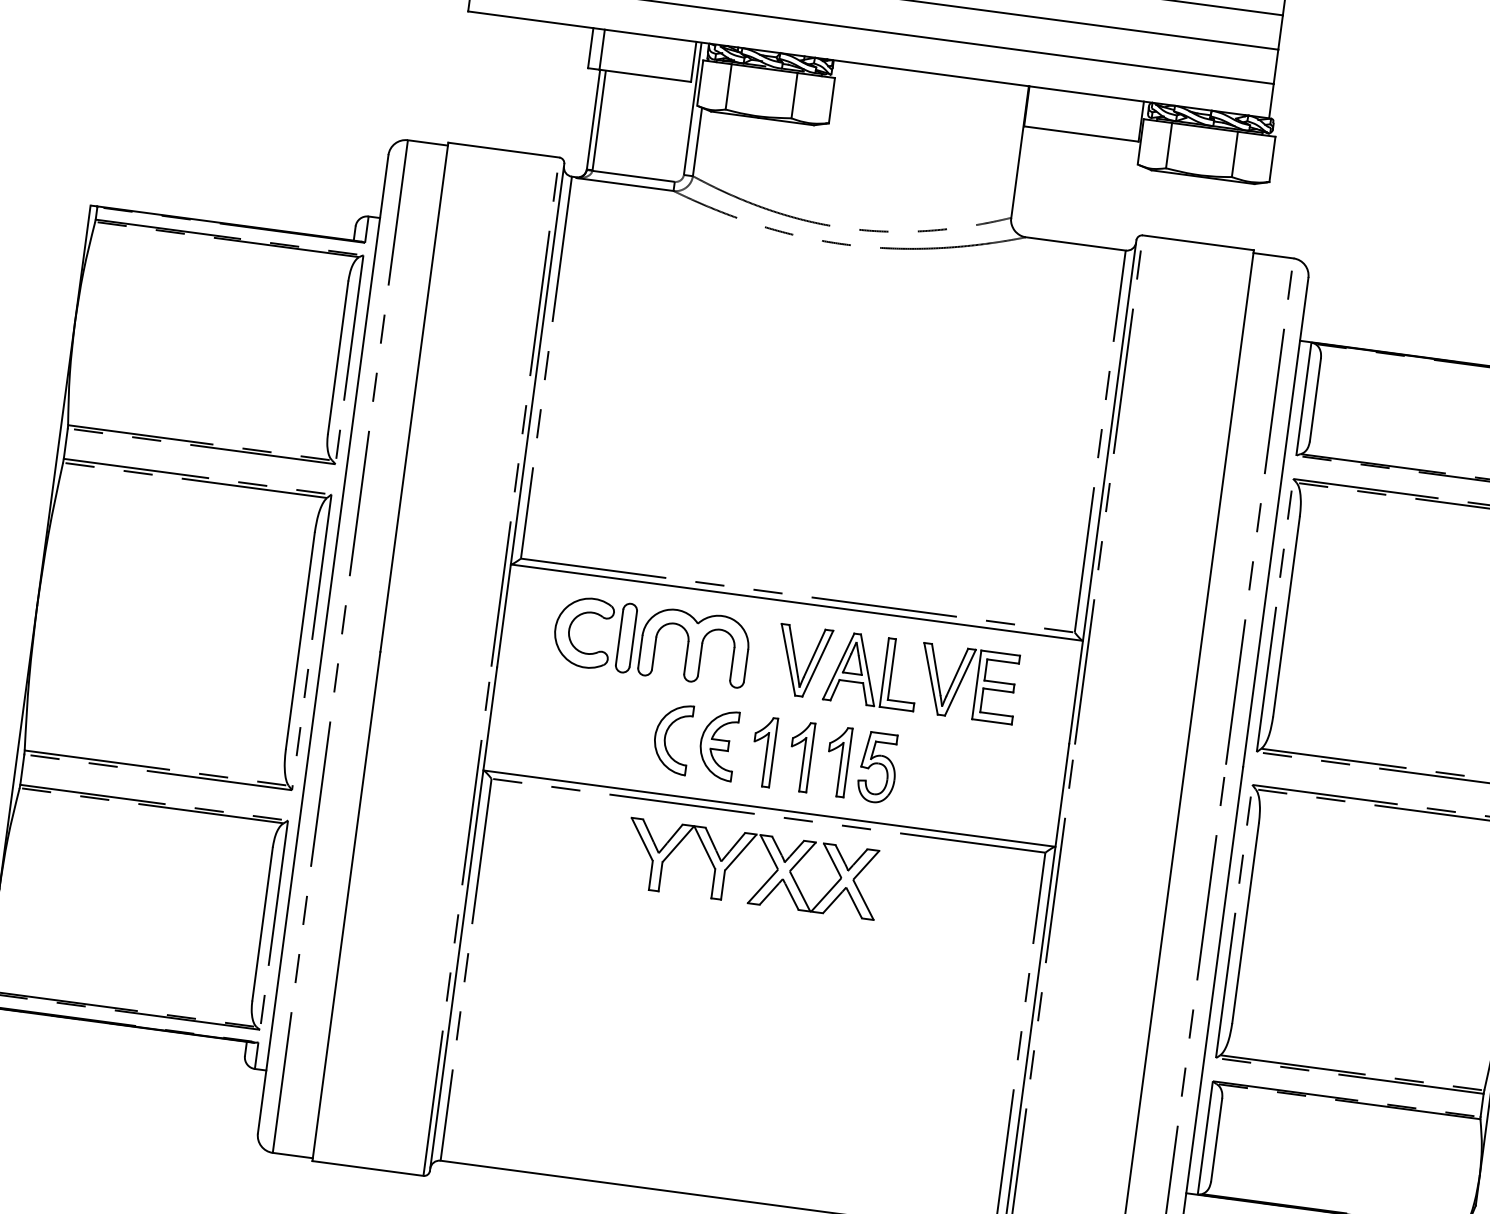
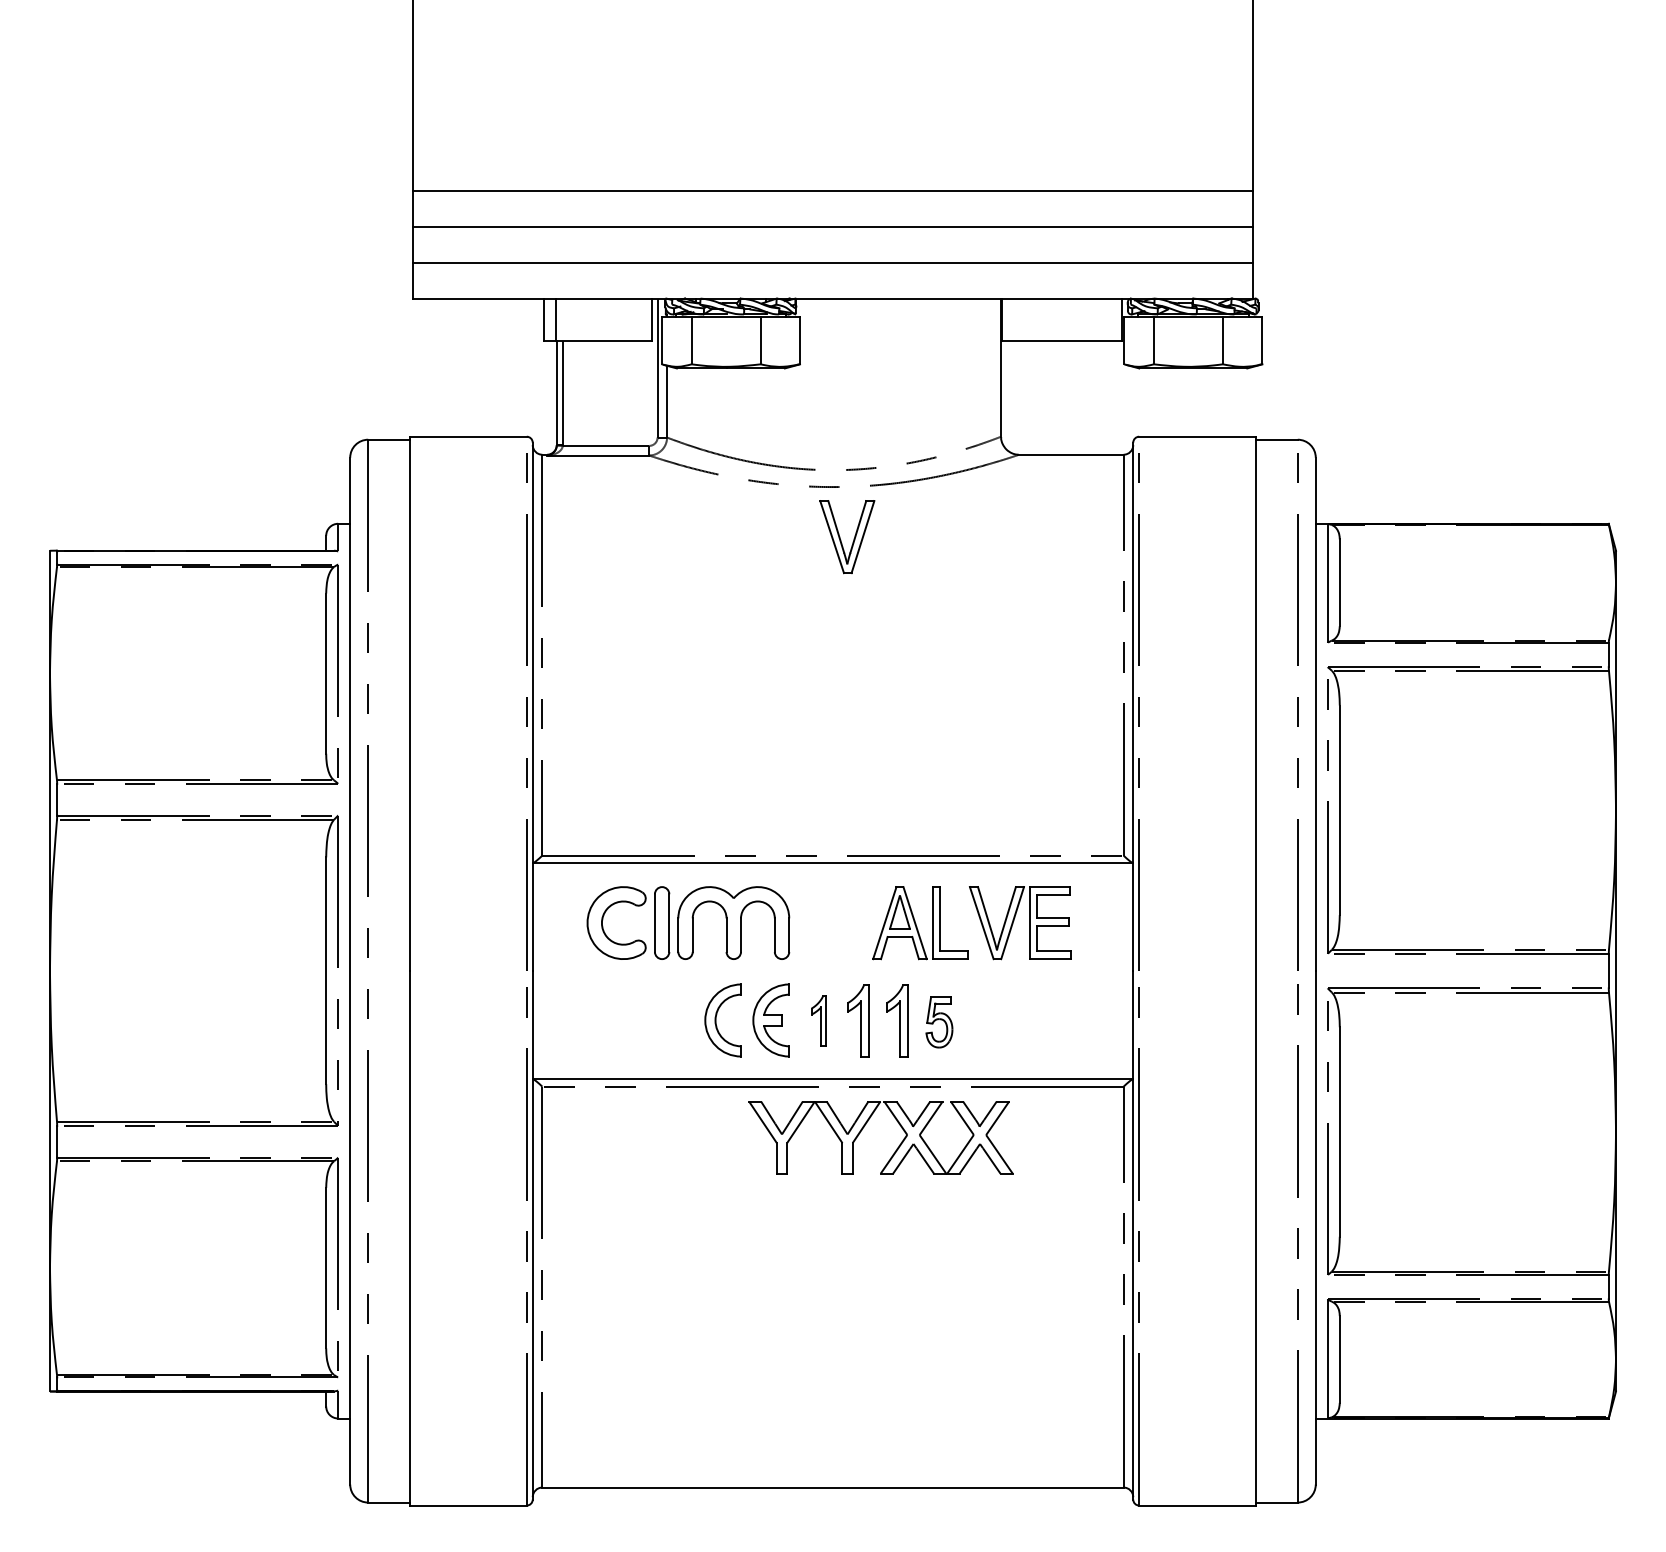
part: (808, 663) -> (853, 538), moved
part: (763, 750) -> (818, 1020), size x0.7
part: (878, 768) -> (939, 1022), size x0.7
part: (738, 857) -> (864, 1127), moved

